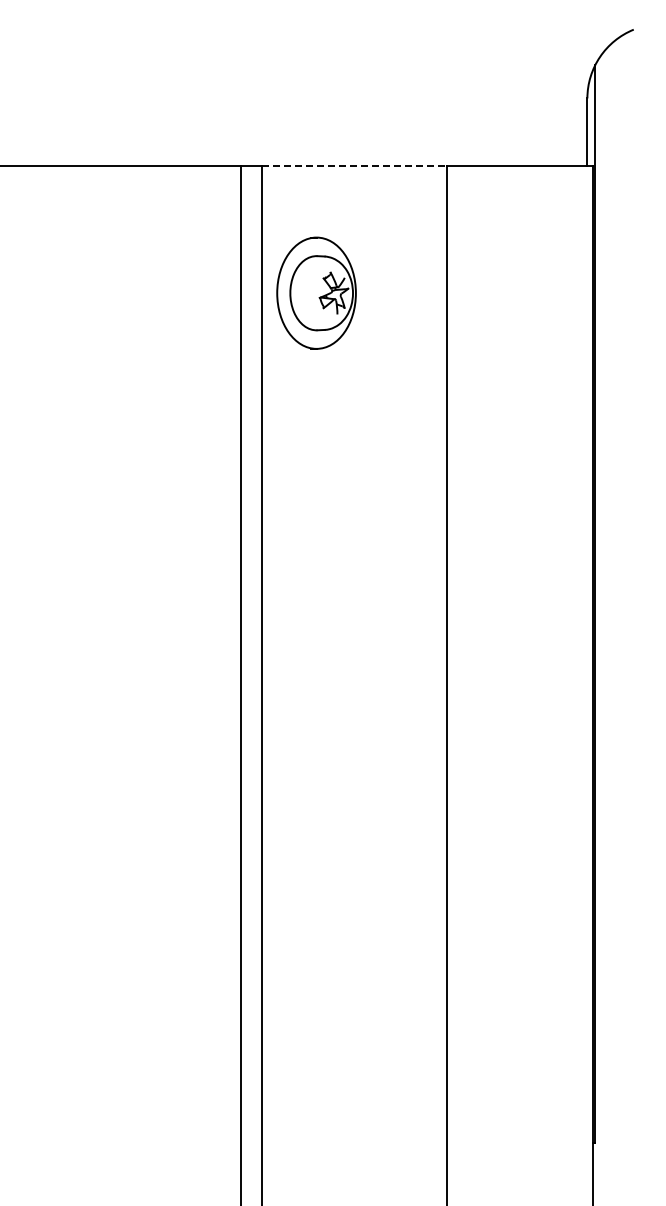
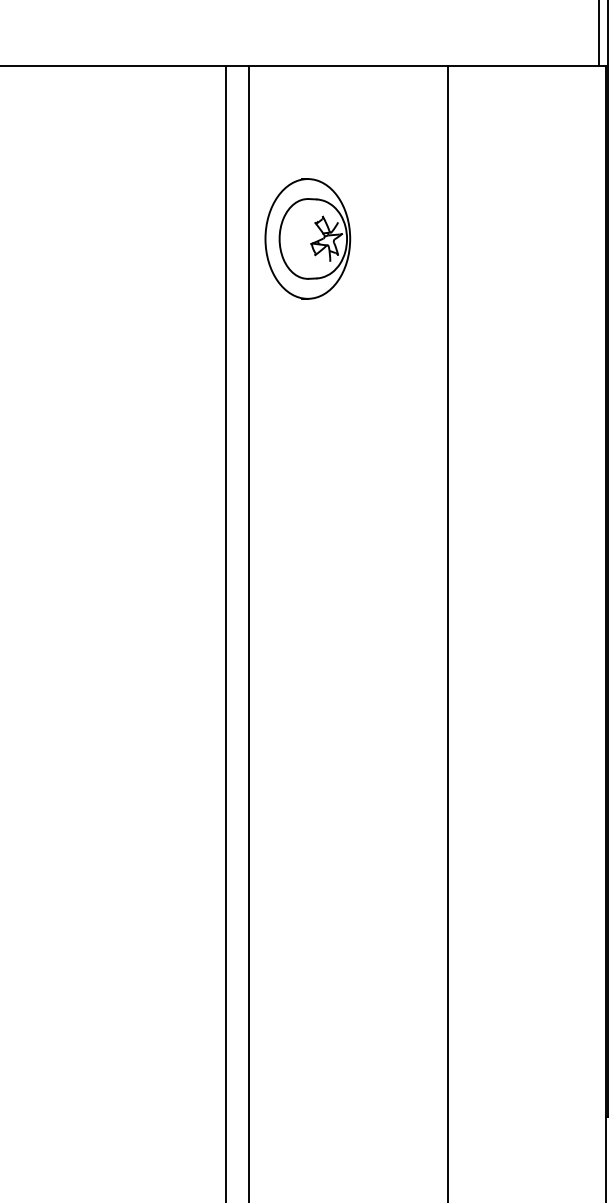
line: (354, 166) -> (348, 65), dashed -> solid
part: (316, 292) -> (307, 238), moved

